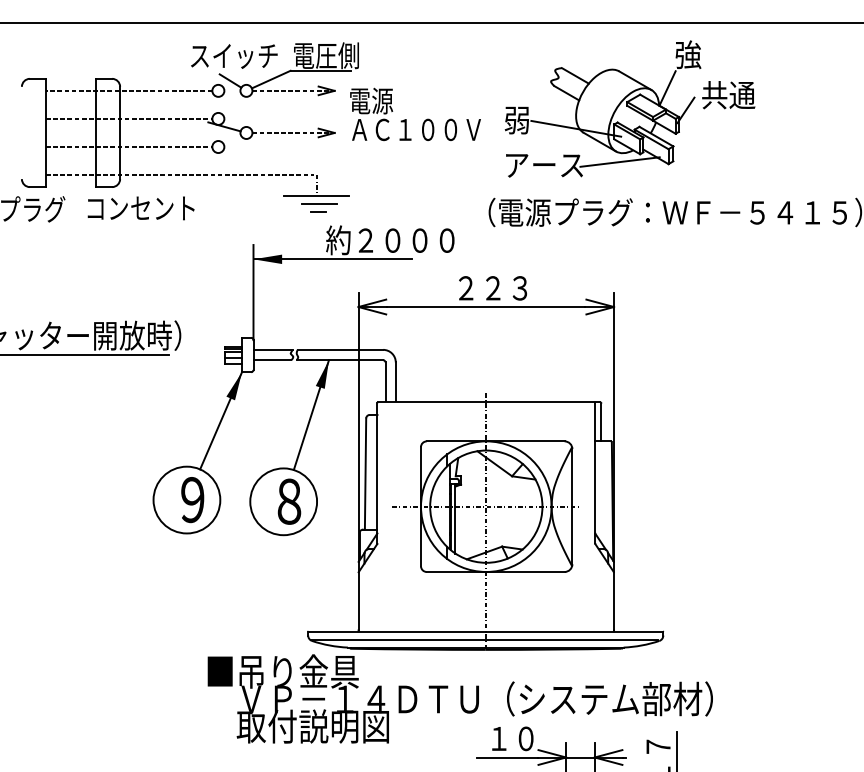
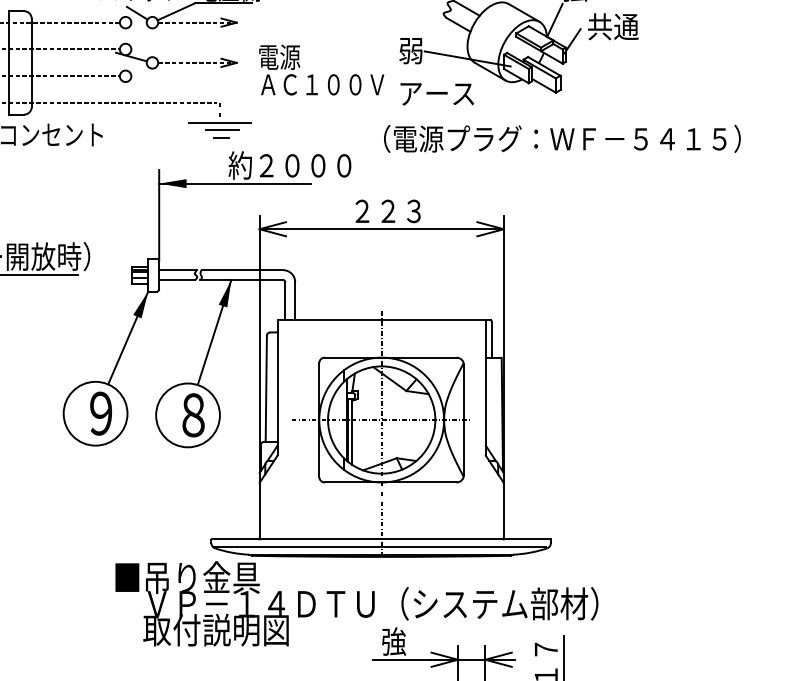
text: (415, 114) -> (321, 70), moved
line: (619, 161) -> (508, 90), removed
text: (509, 738) -> (403, 641), １０ -> 強

